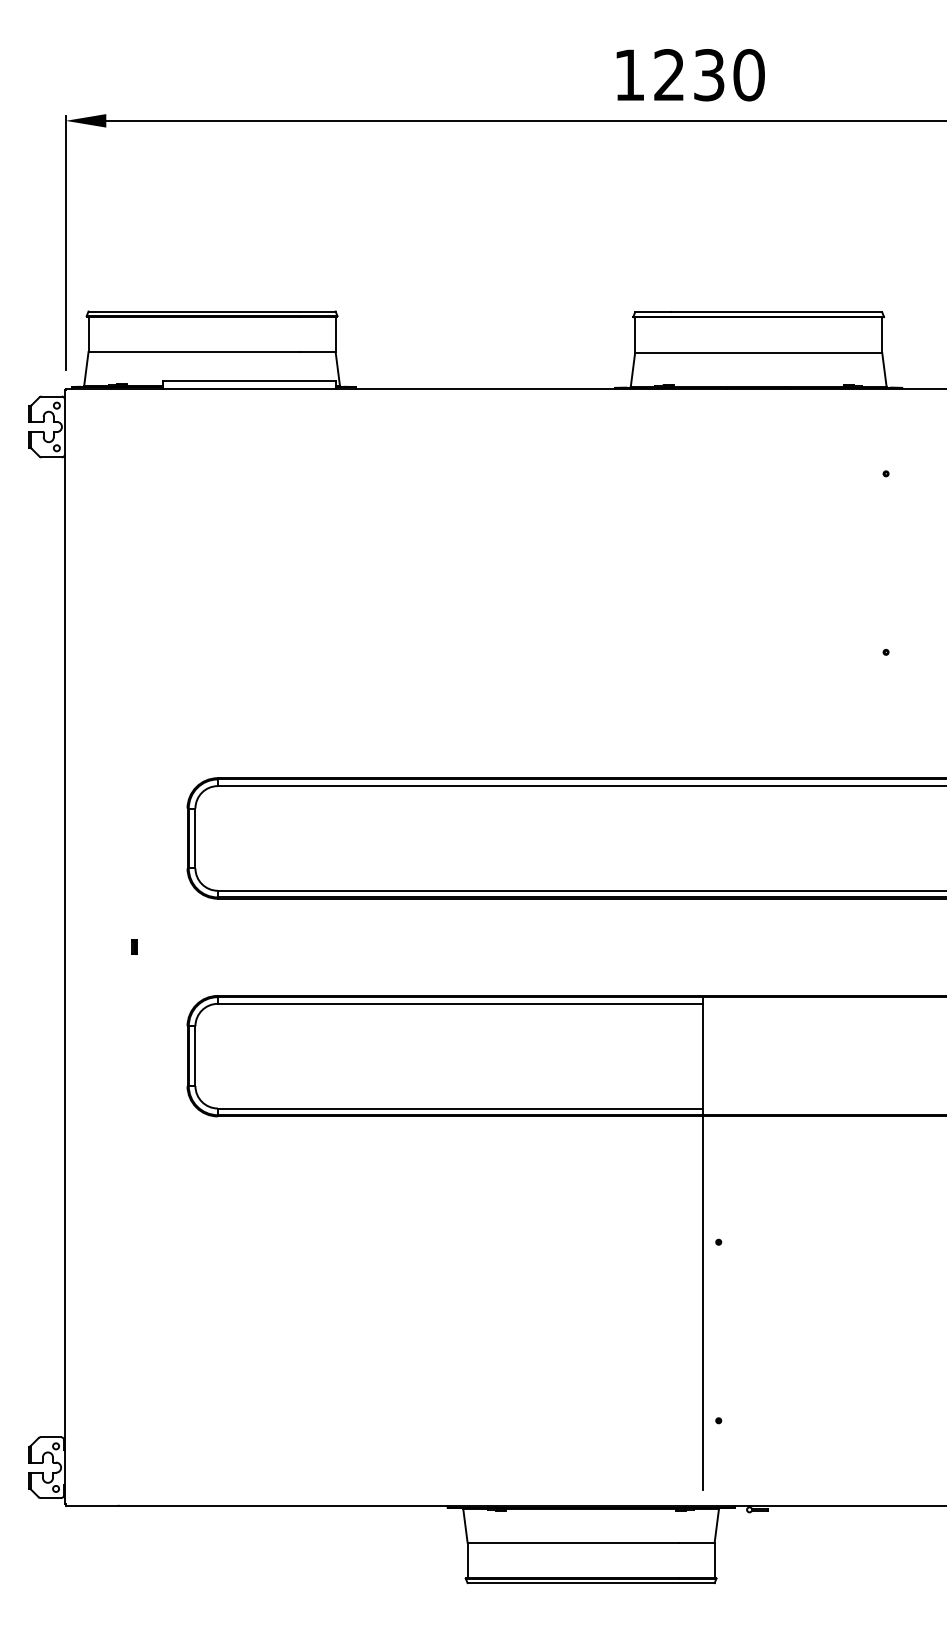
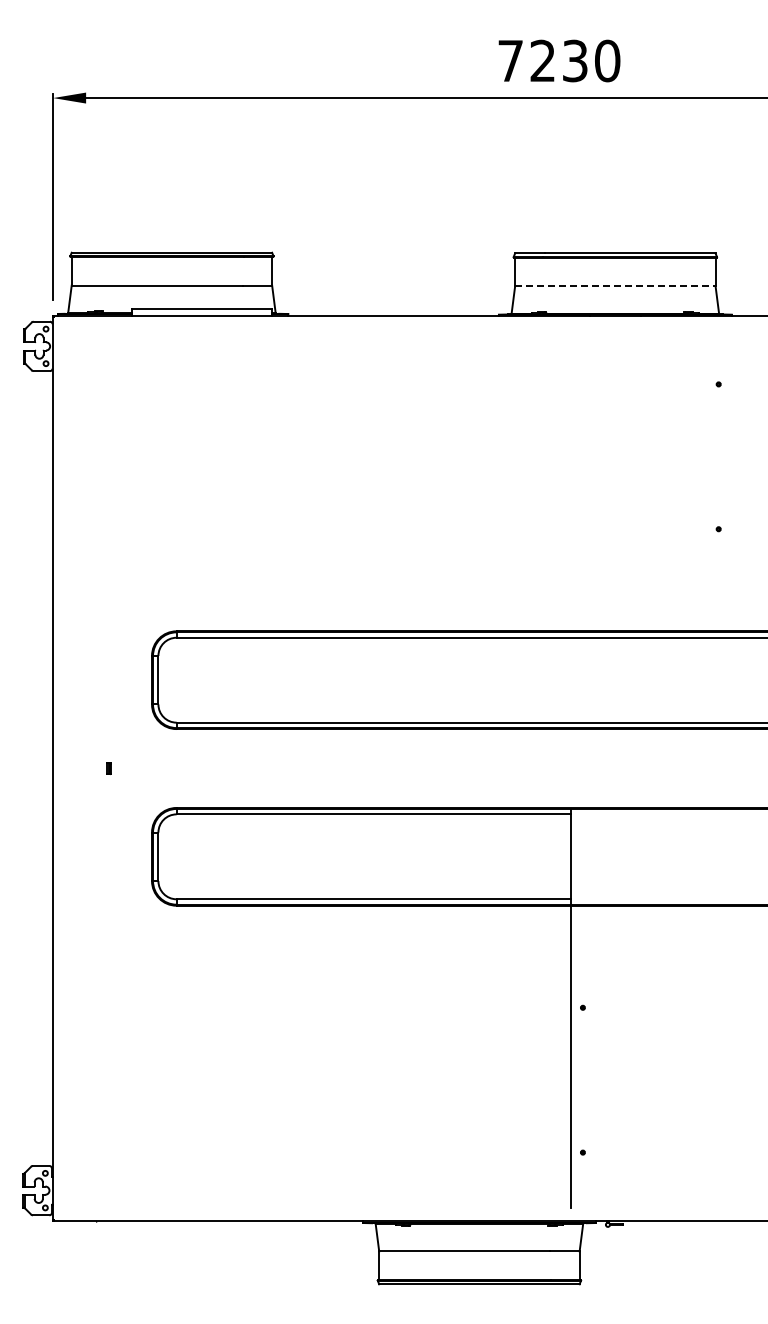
text: (629, 74) -> (510, 60), 1230 -> 7230
line: (758, 353) -> (615, 286), solid -> dashed

